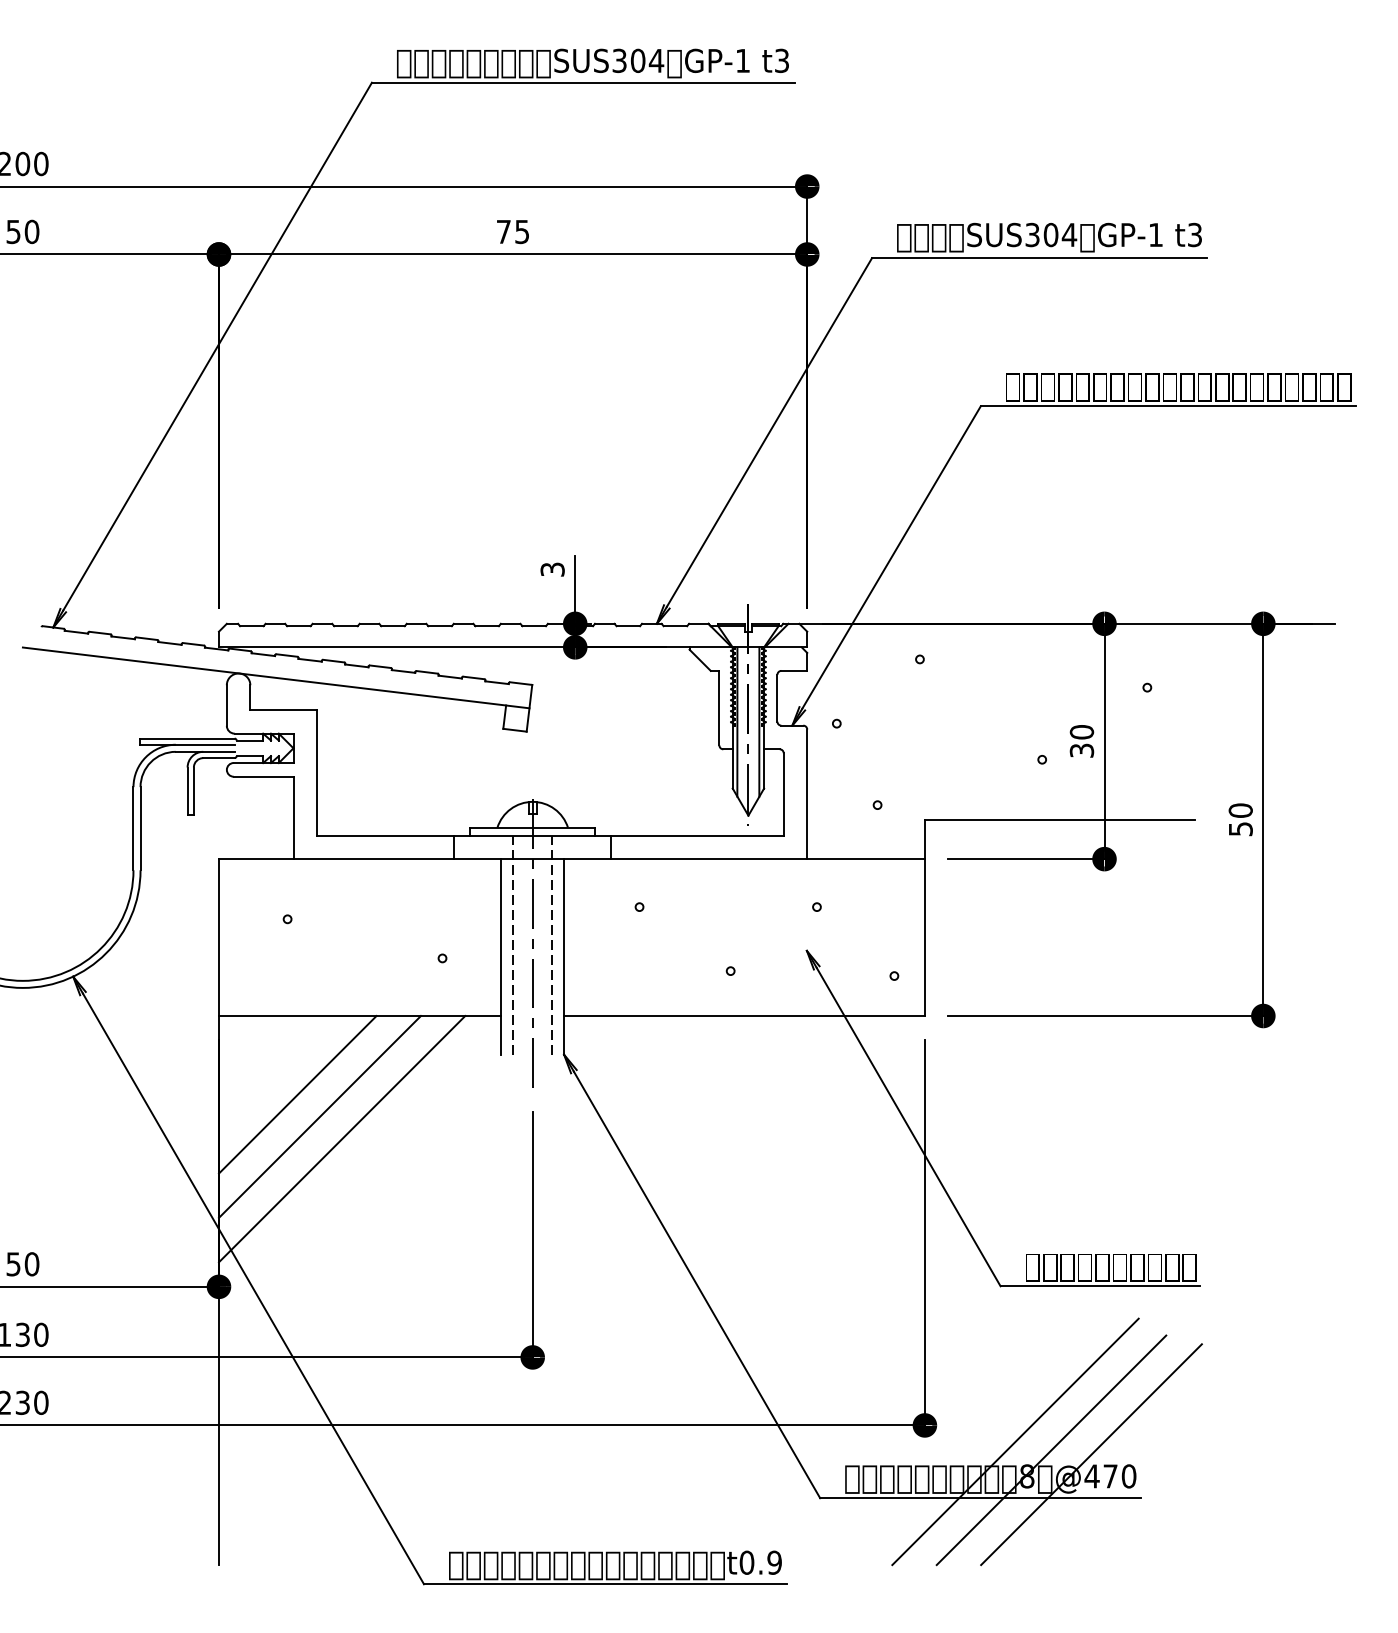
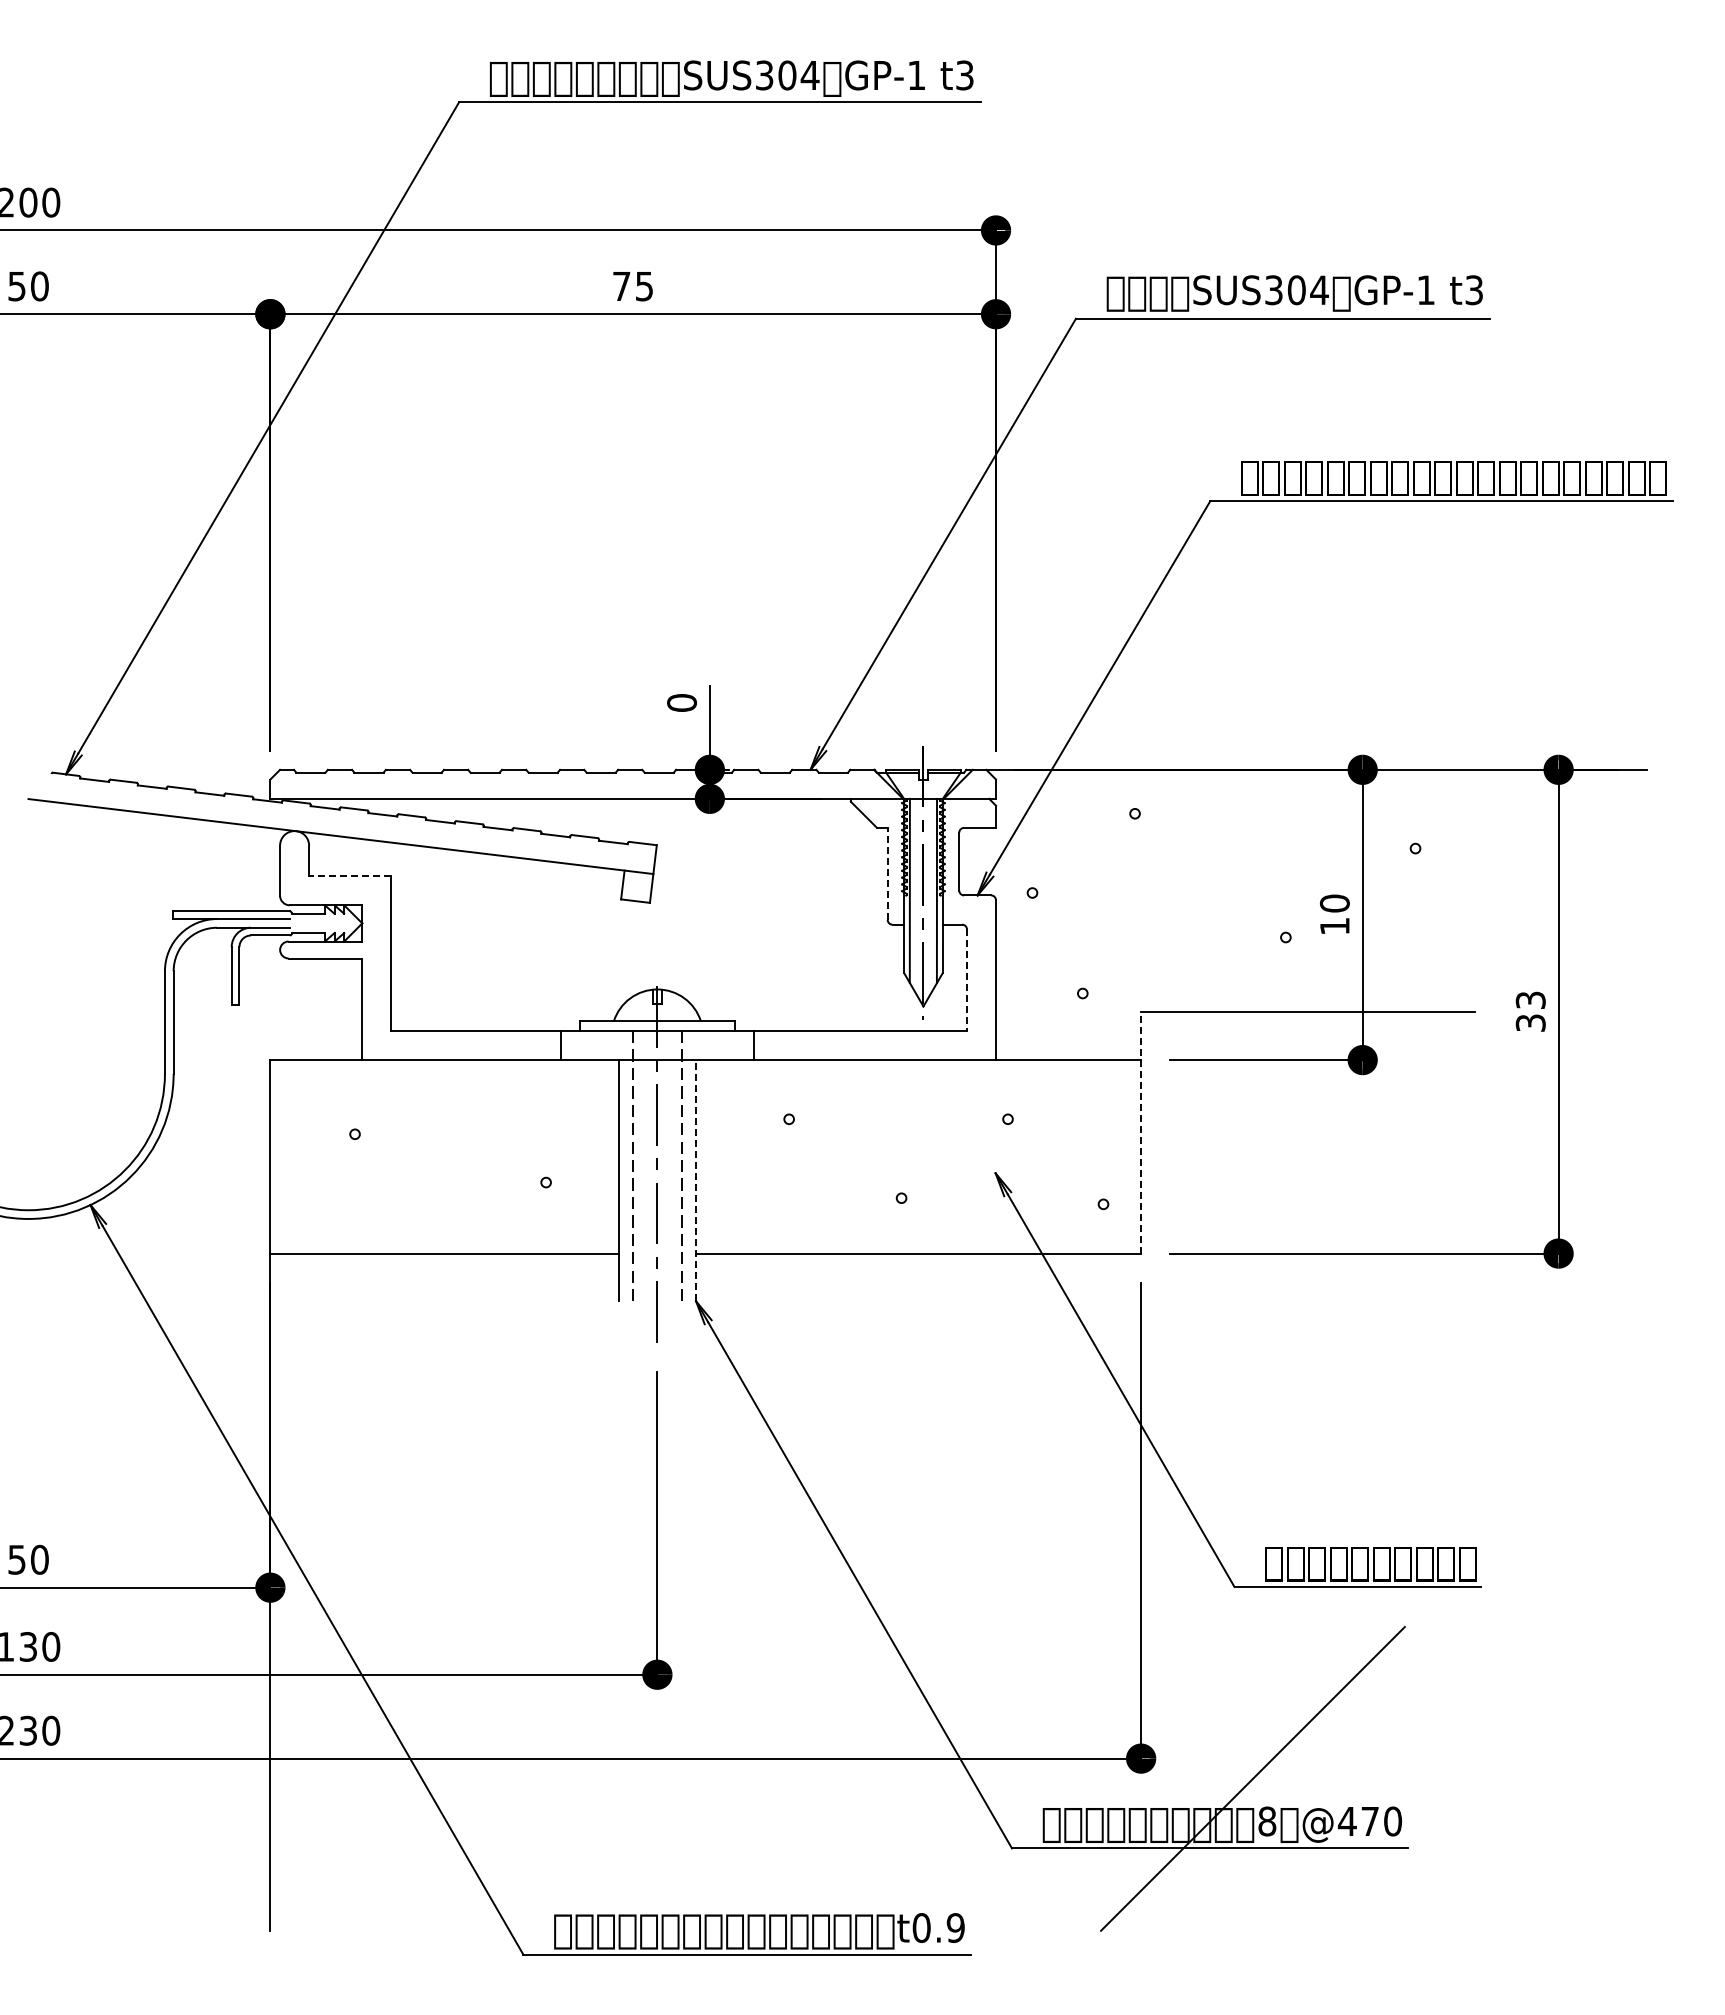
text: (552, 569) -> (681, 702), 3 -> 0
line: (719, 707) -> (887, 873), solid -> dashed
line: (283, 710) -> (349, 876), solid -> dashed
text: (1081, 750) -> (1334, 925), 30 -> 10
line: (784, 794) -> (967, 980), solid -> dashed
text: (1240, 819) -> (1530, 1011), 50 -> 33
line: (925, 917) -> (1141, 1132), solid -> dashed
line: (564, 956) -> (696, 1180), solid -> dashed
line: (297, 1094) -> (367, 1350), removed
line: (319, 1116) -> (394, 1377), removed
line: (342, 1139) -> (422, 1405), removed
line: (1050, 1449) -> (1296, 1788), removed
line: (1091, 1454) -> (1346, 1794), removed

